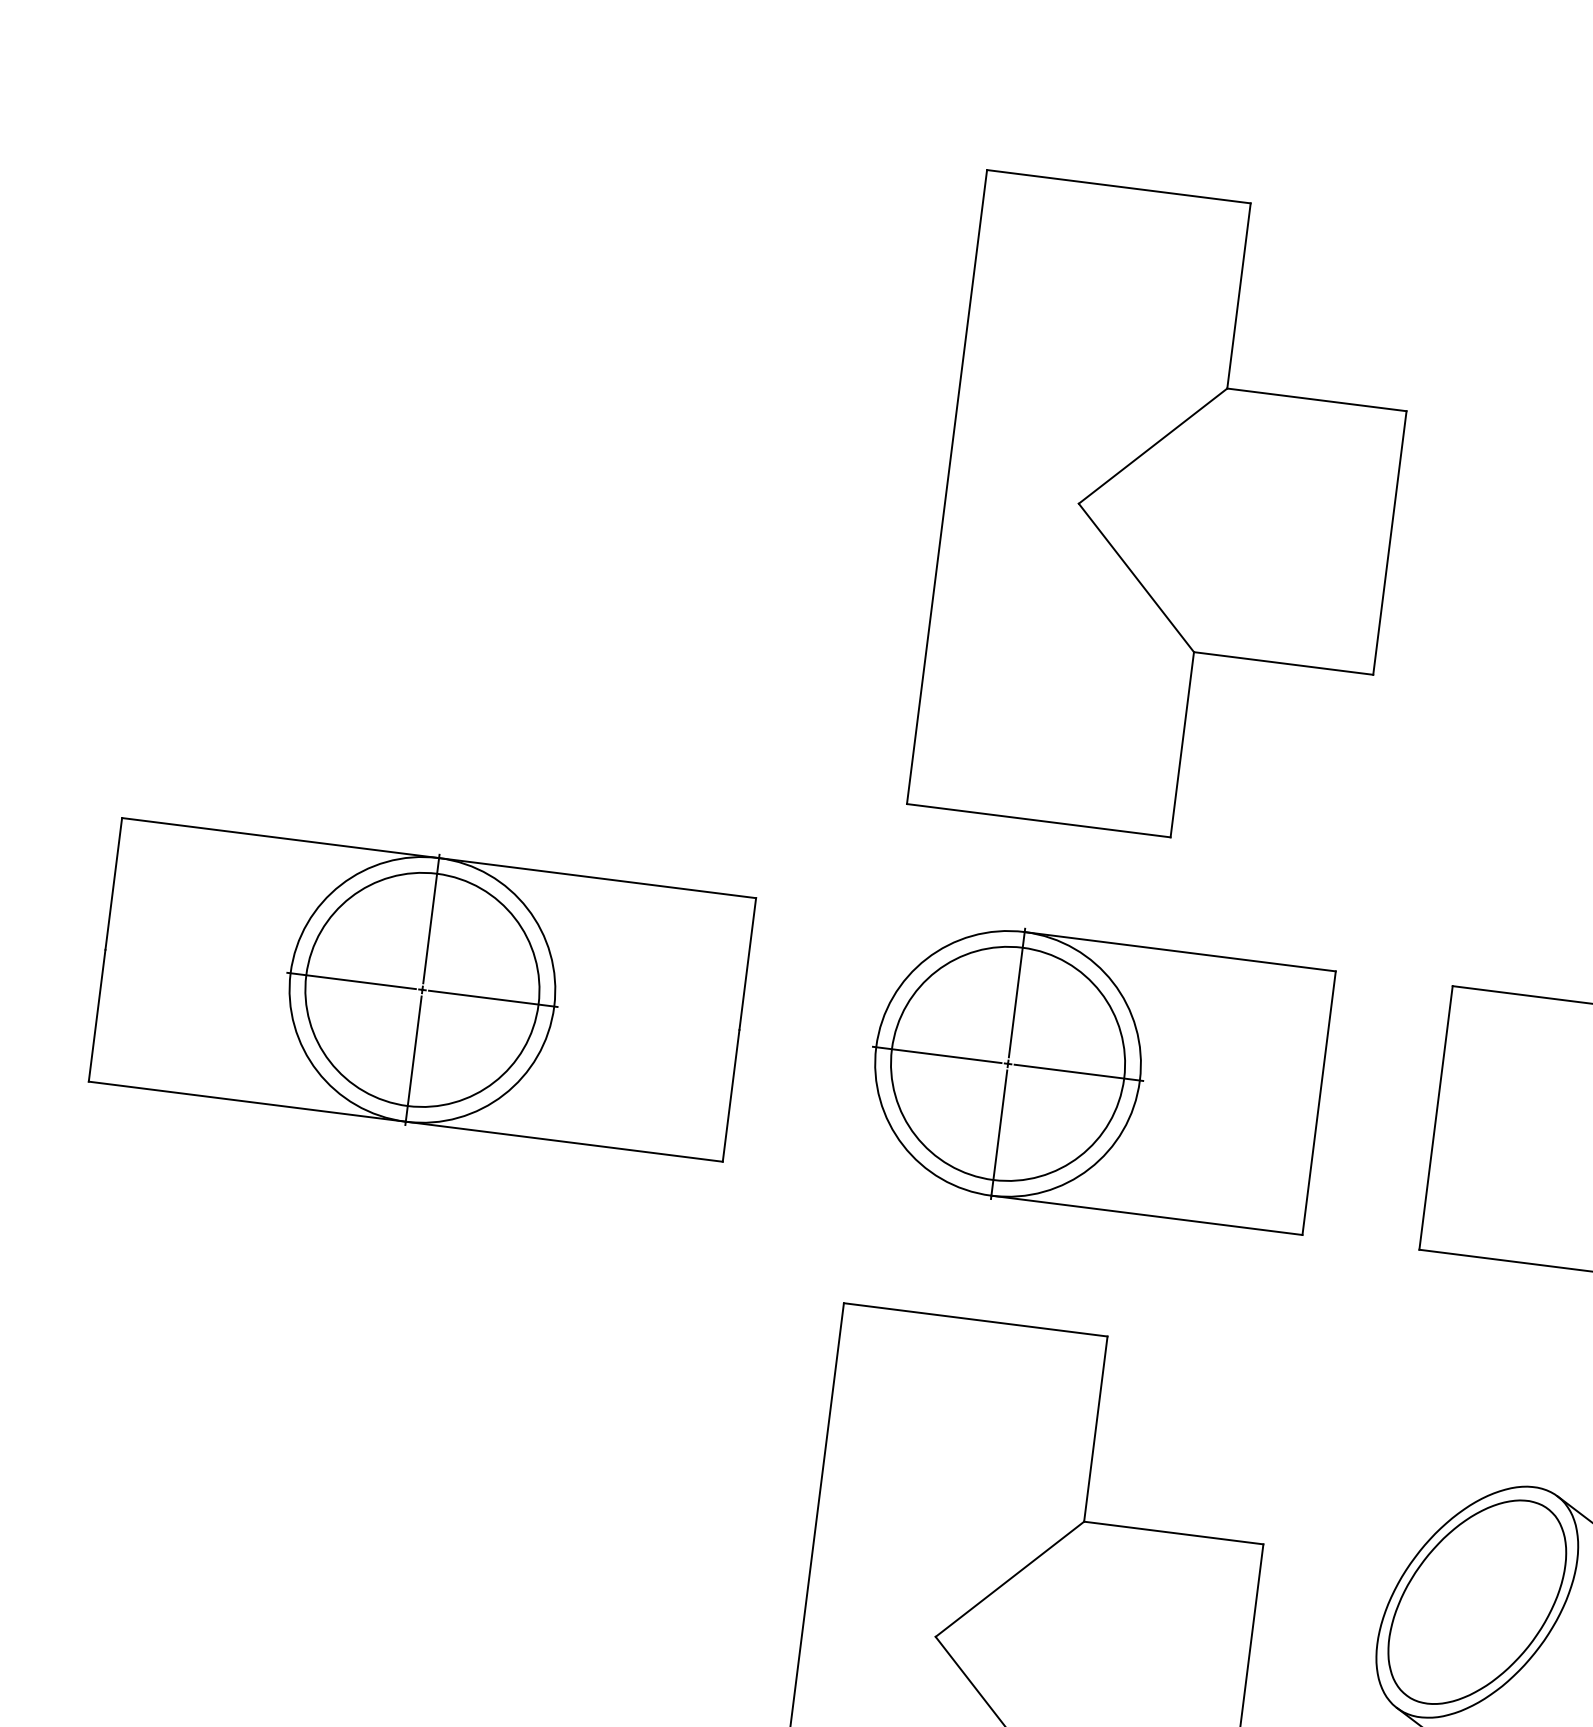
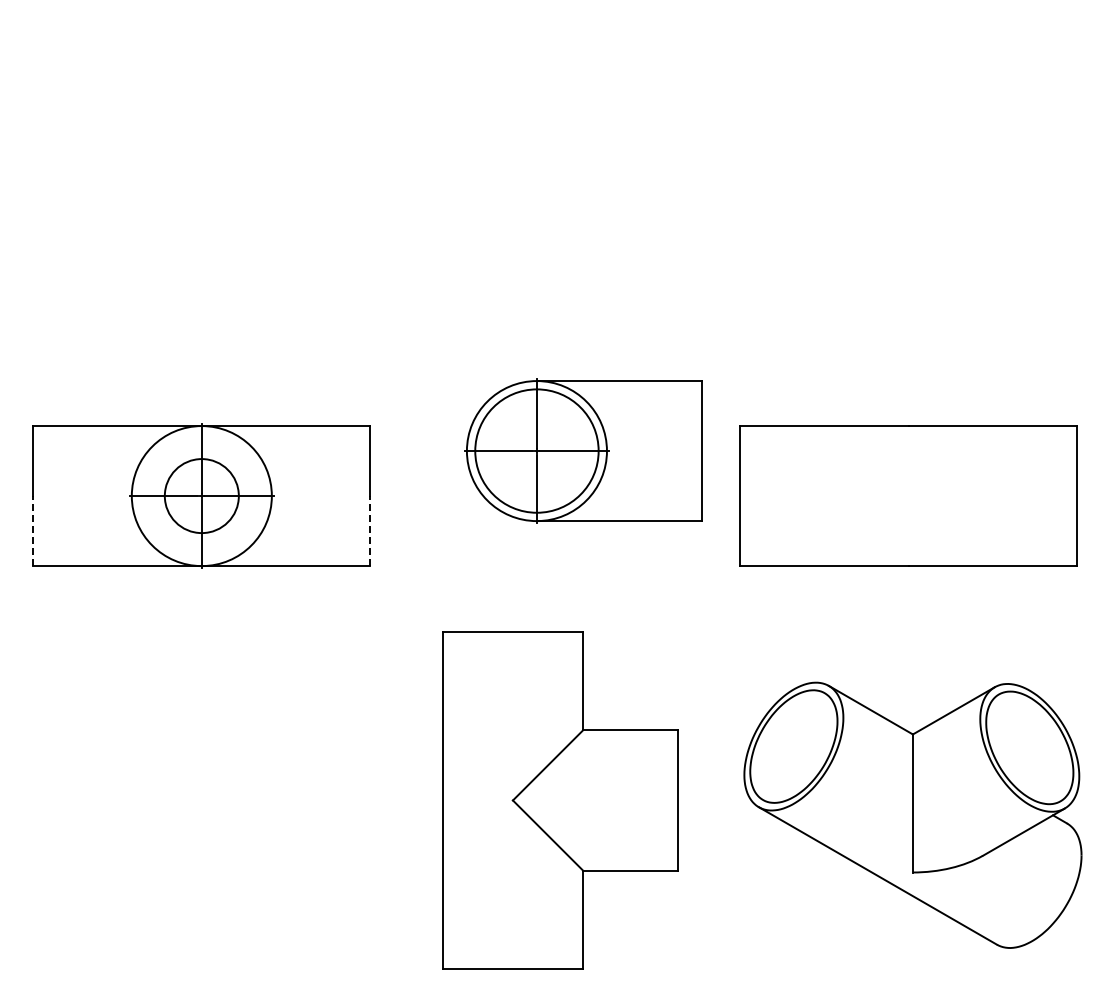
part: (1168, 515) -> (560, 198), removed
circle: (421, 988) -> (201, 495), size x0.6
line: (97, 1014) -> (33, 530), solid -> dashed
part: (1095, 1073) -> (583, 450), moved
line: (731, 1094) -> (370, 530), solid -> dashed

